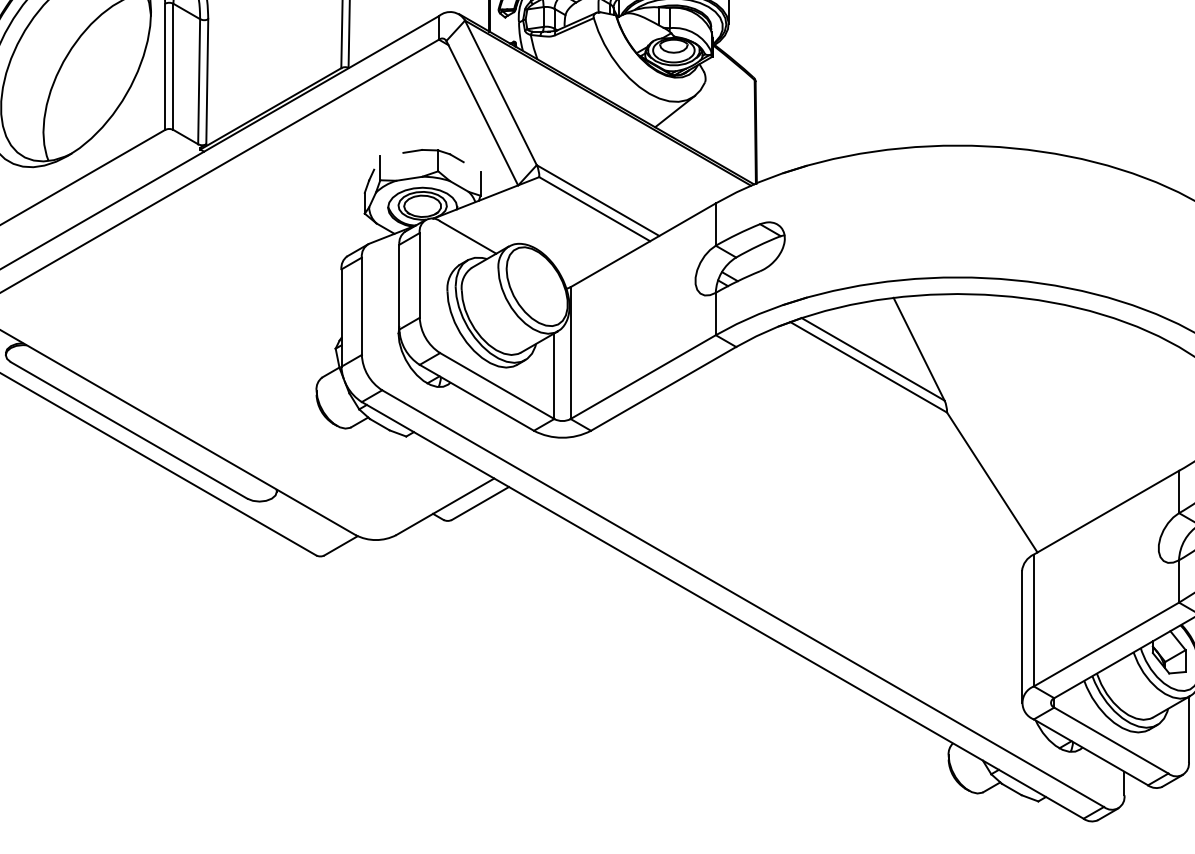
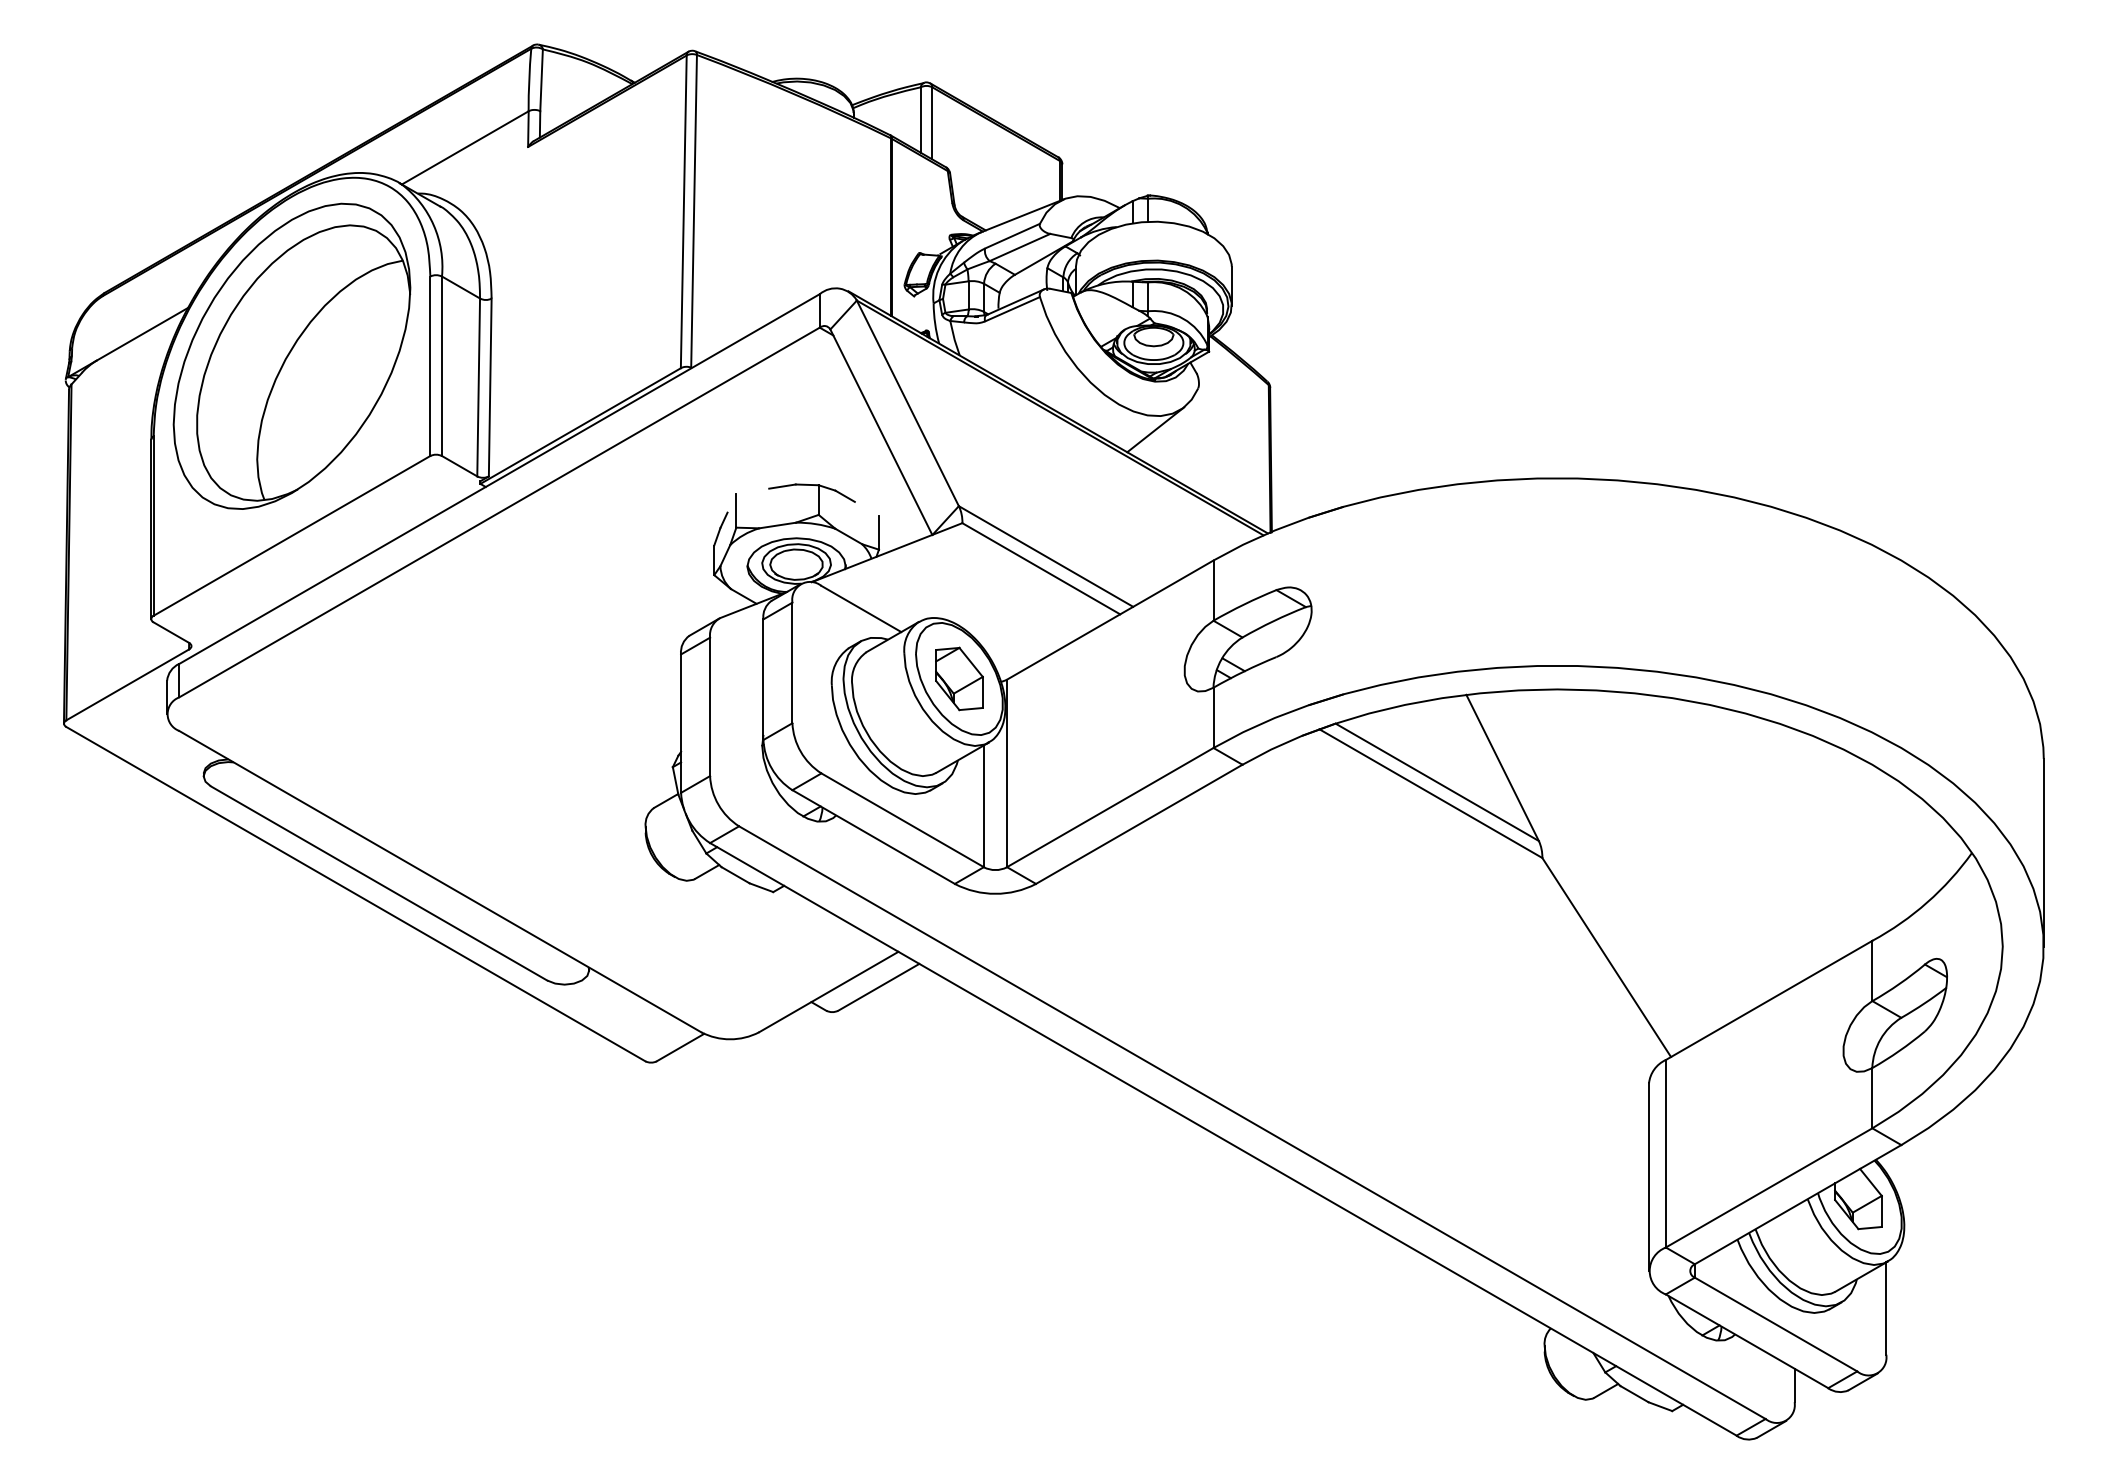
part: (537, 286) -> (959, 678), added

